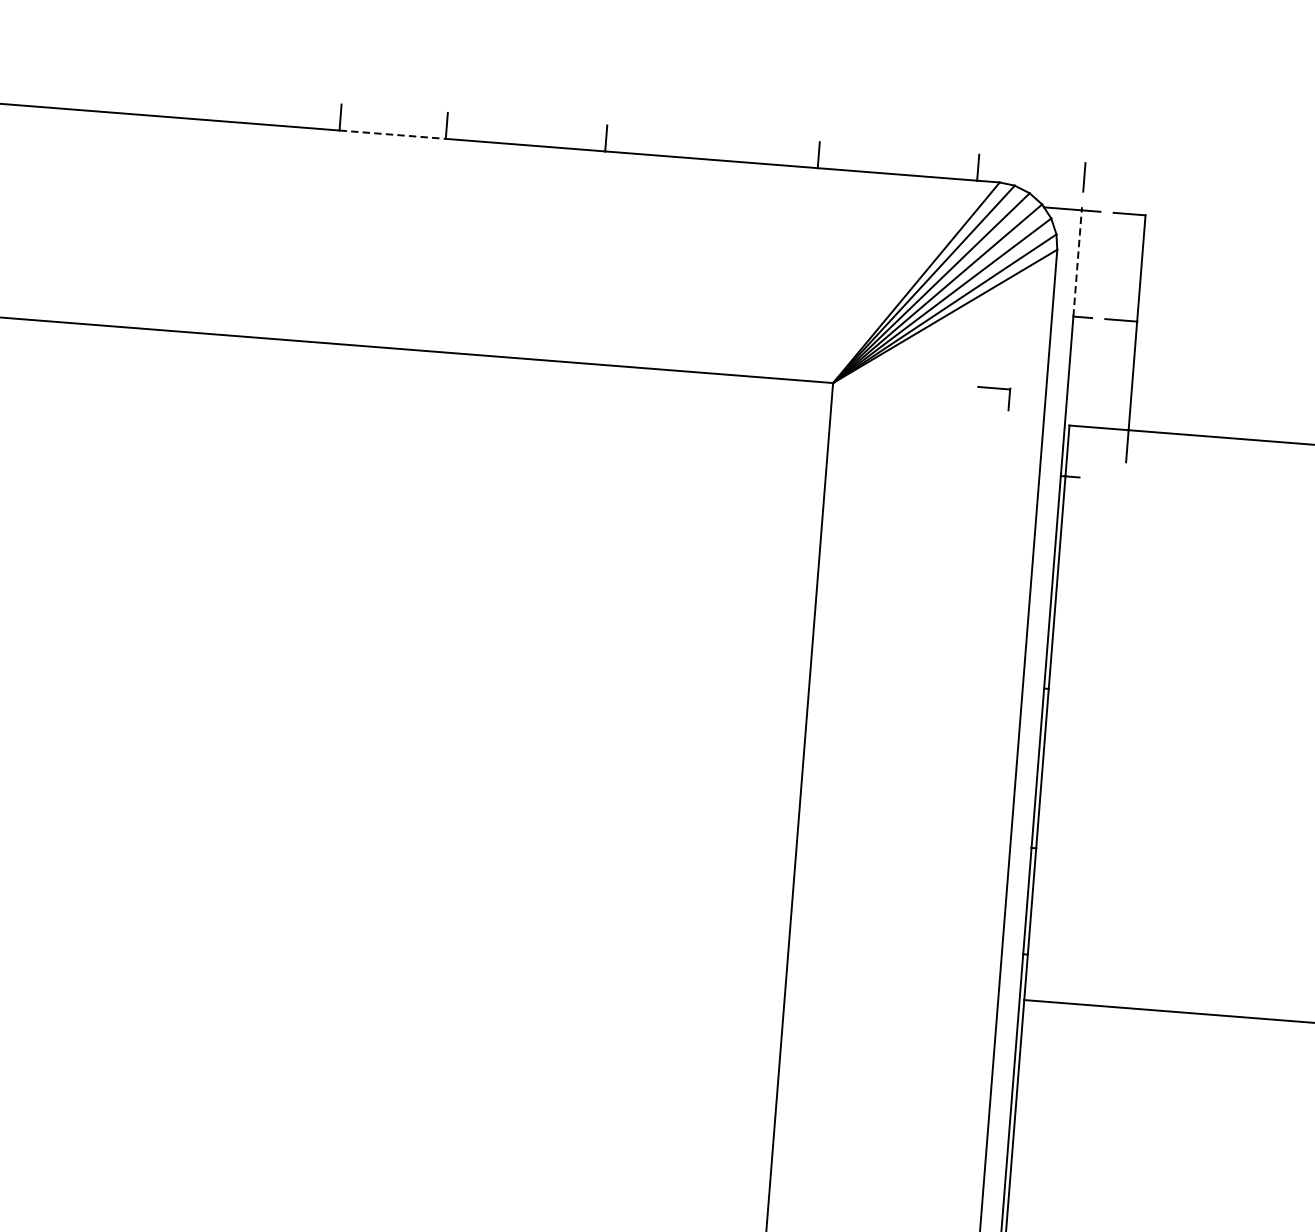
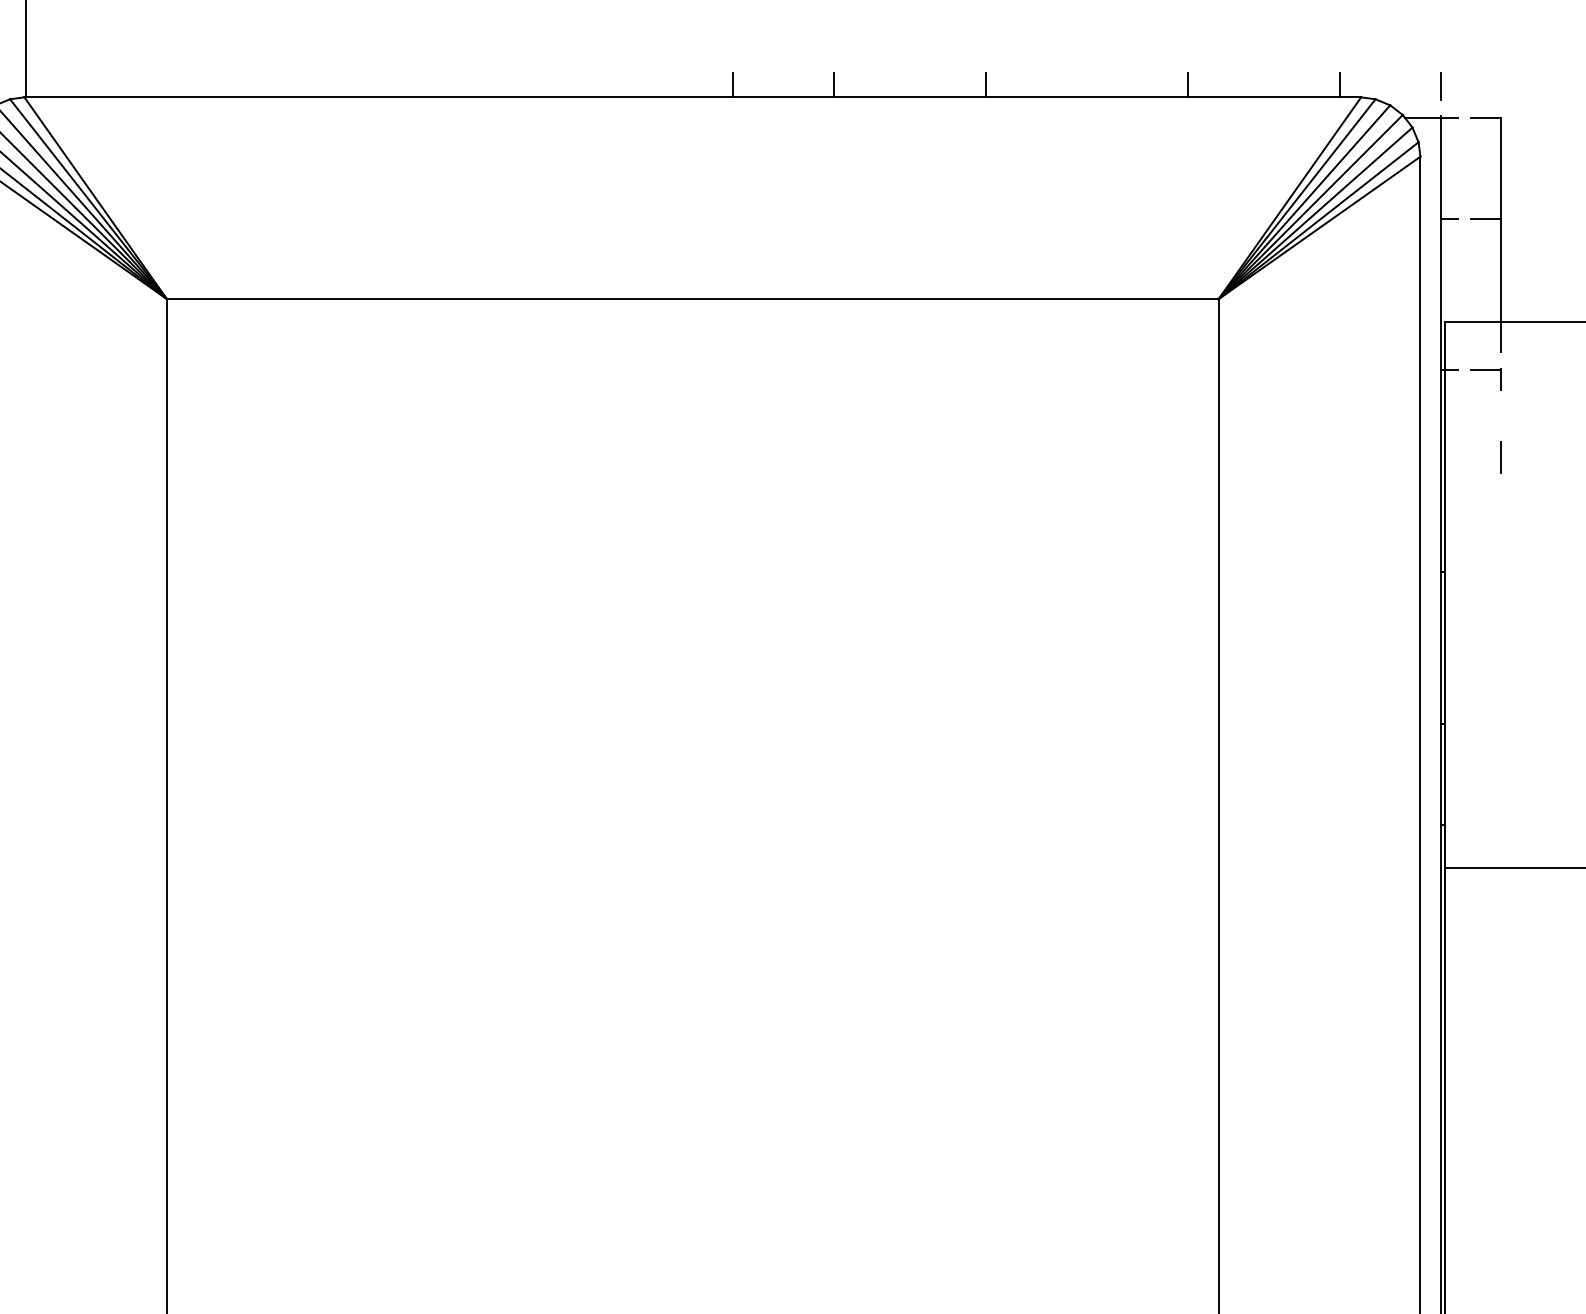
line: (392, 134) -> (783, 97), dashed -> solid
line: (1077, 263) -> (1440, 168), dashed -> solid
part: (993, 388) -> (1485, 370), moved
line: (1117, 571) -> (1501, 456), added

